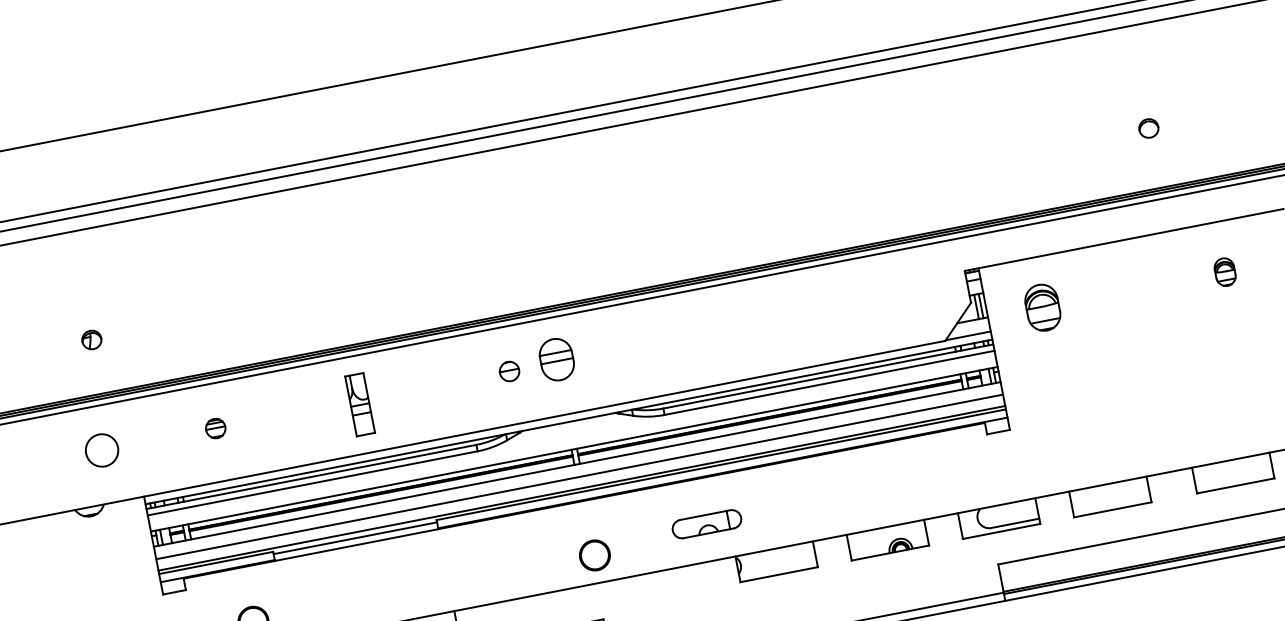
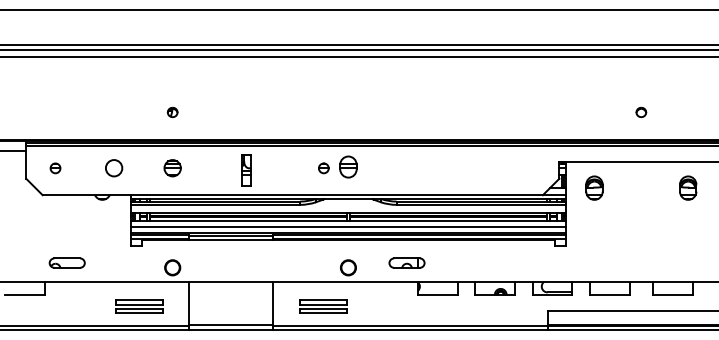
part: (1149, 128) -> (641, 112), moved
part: (1225, 270) -> (688, 187), size x1.67
part: (91, 340) -> (172, 112), moved
part: (215, 428) -> (172, 168), size x1.67

